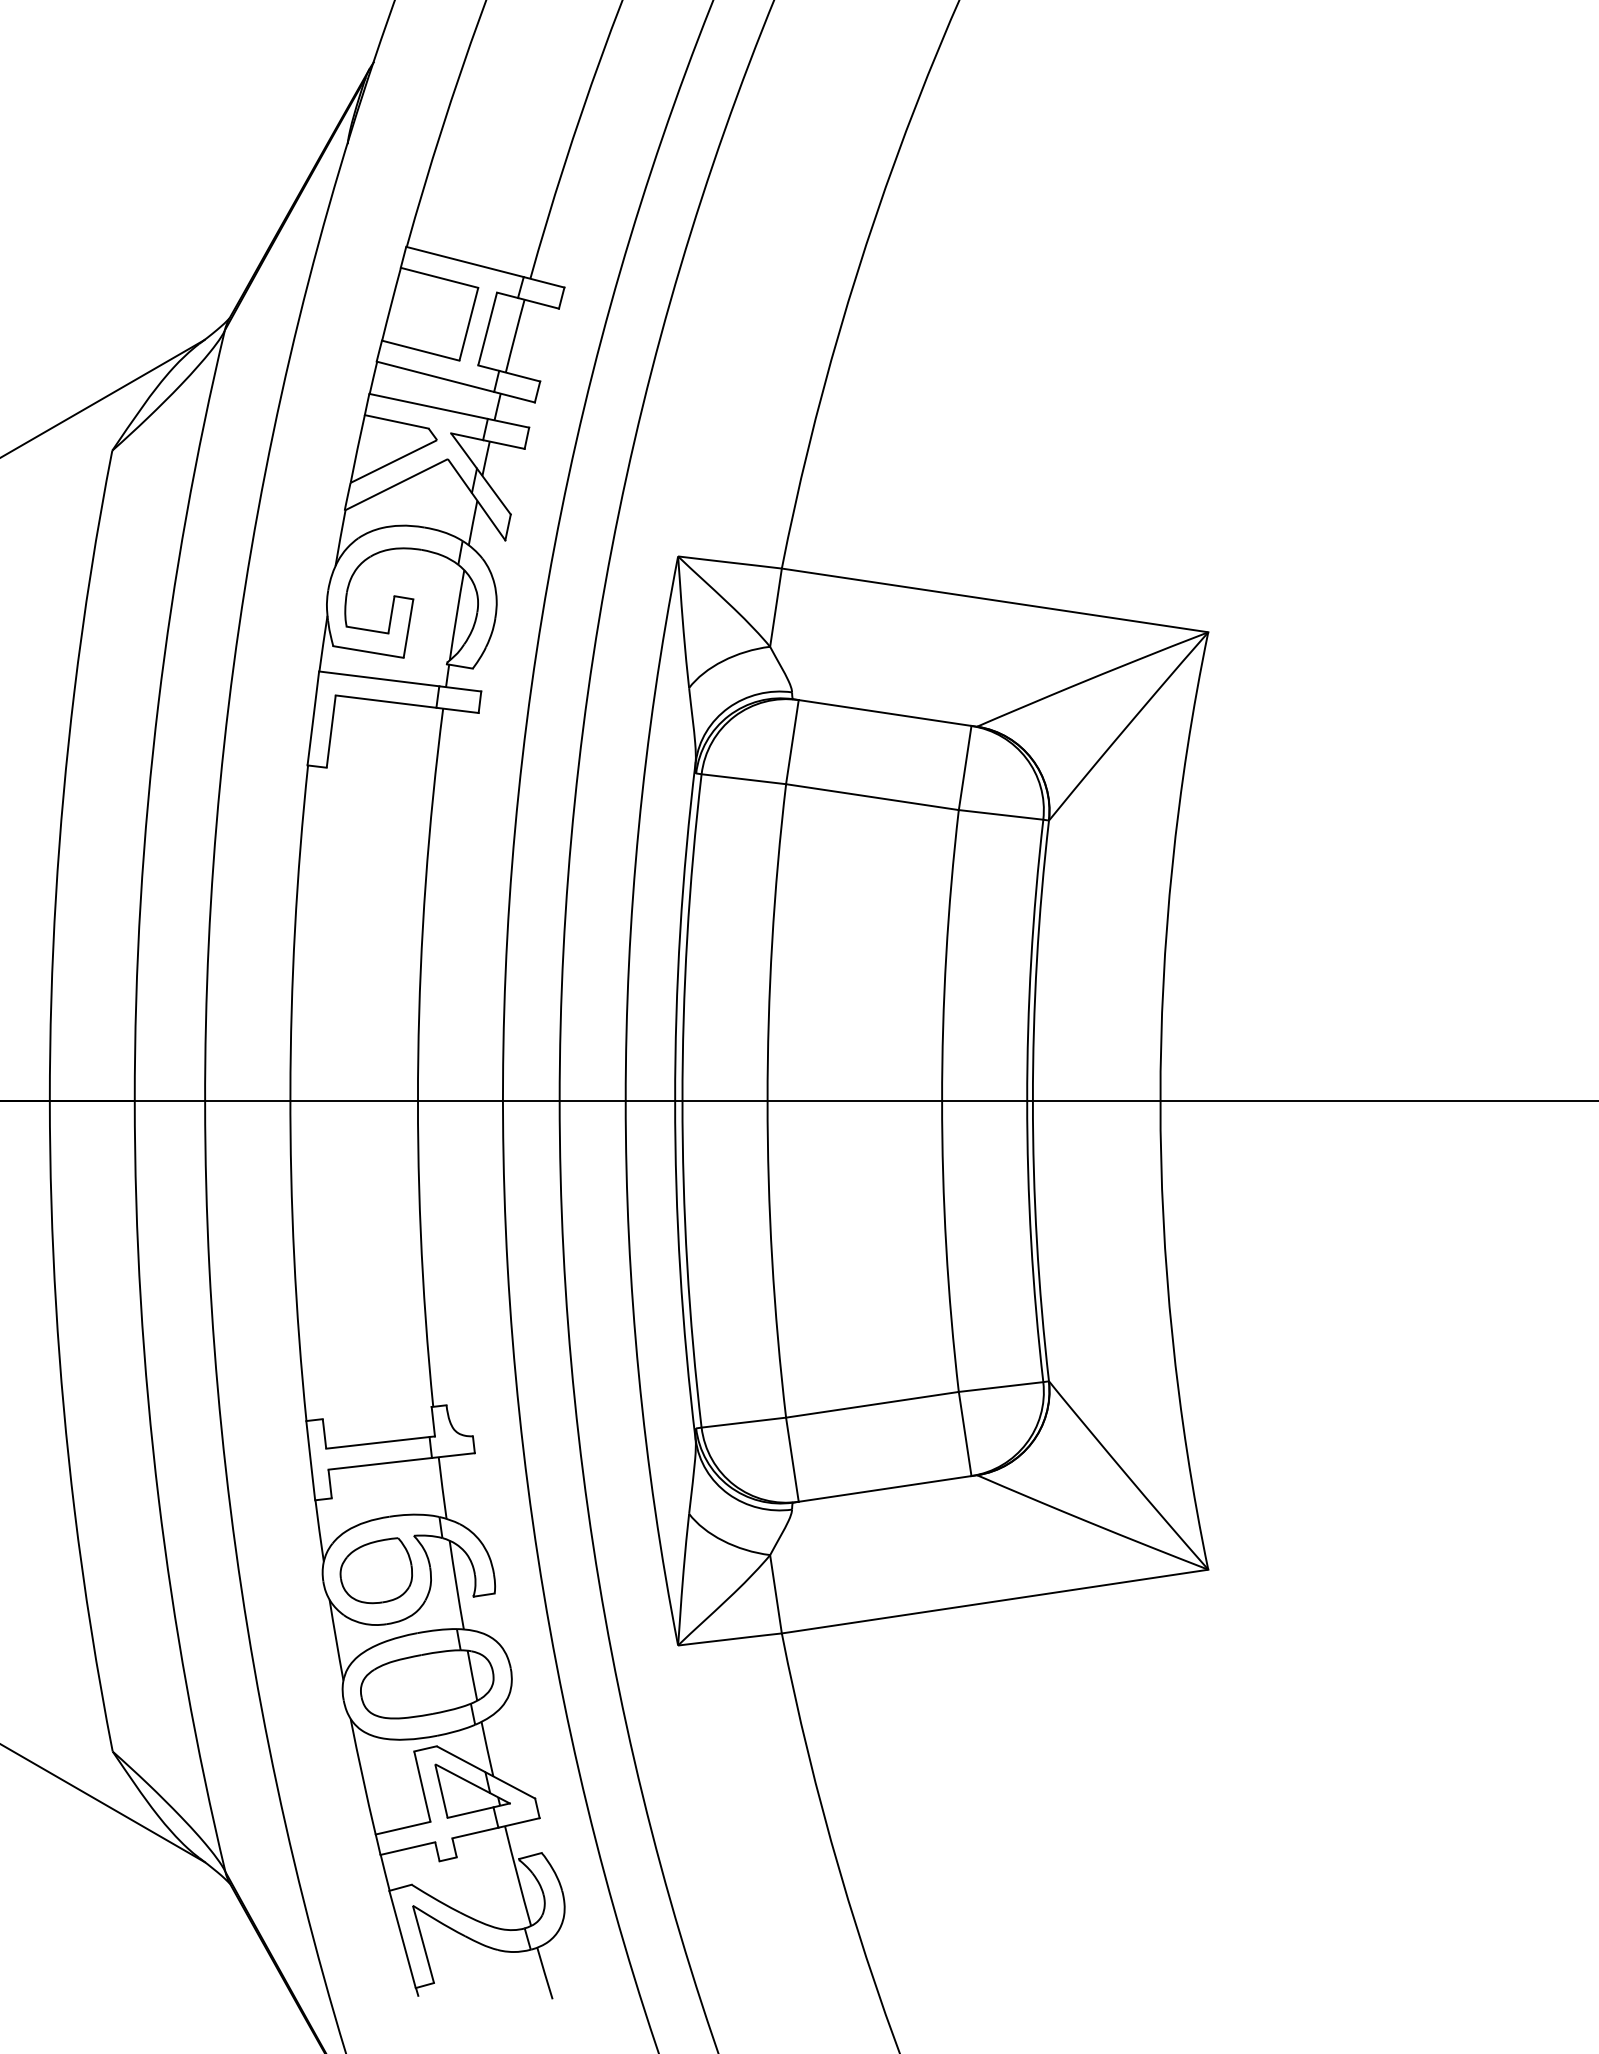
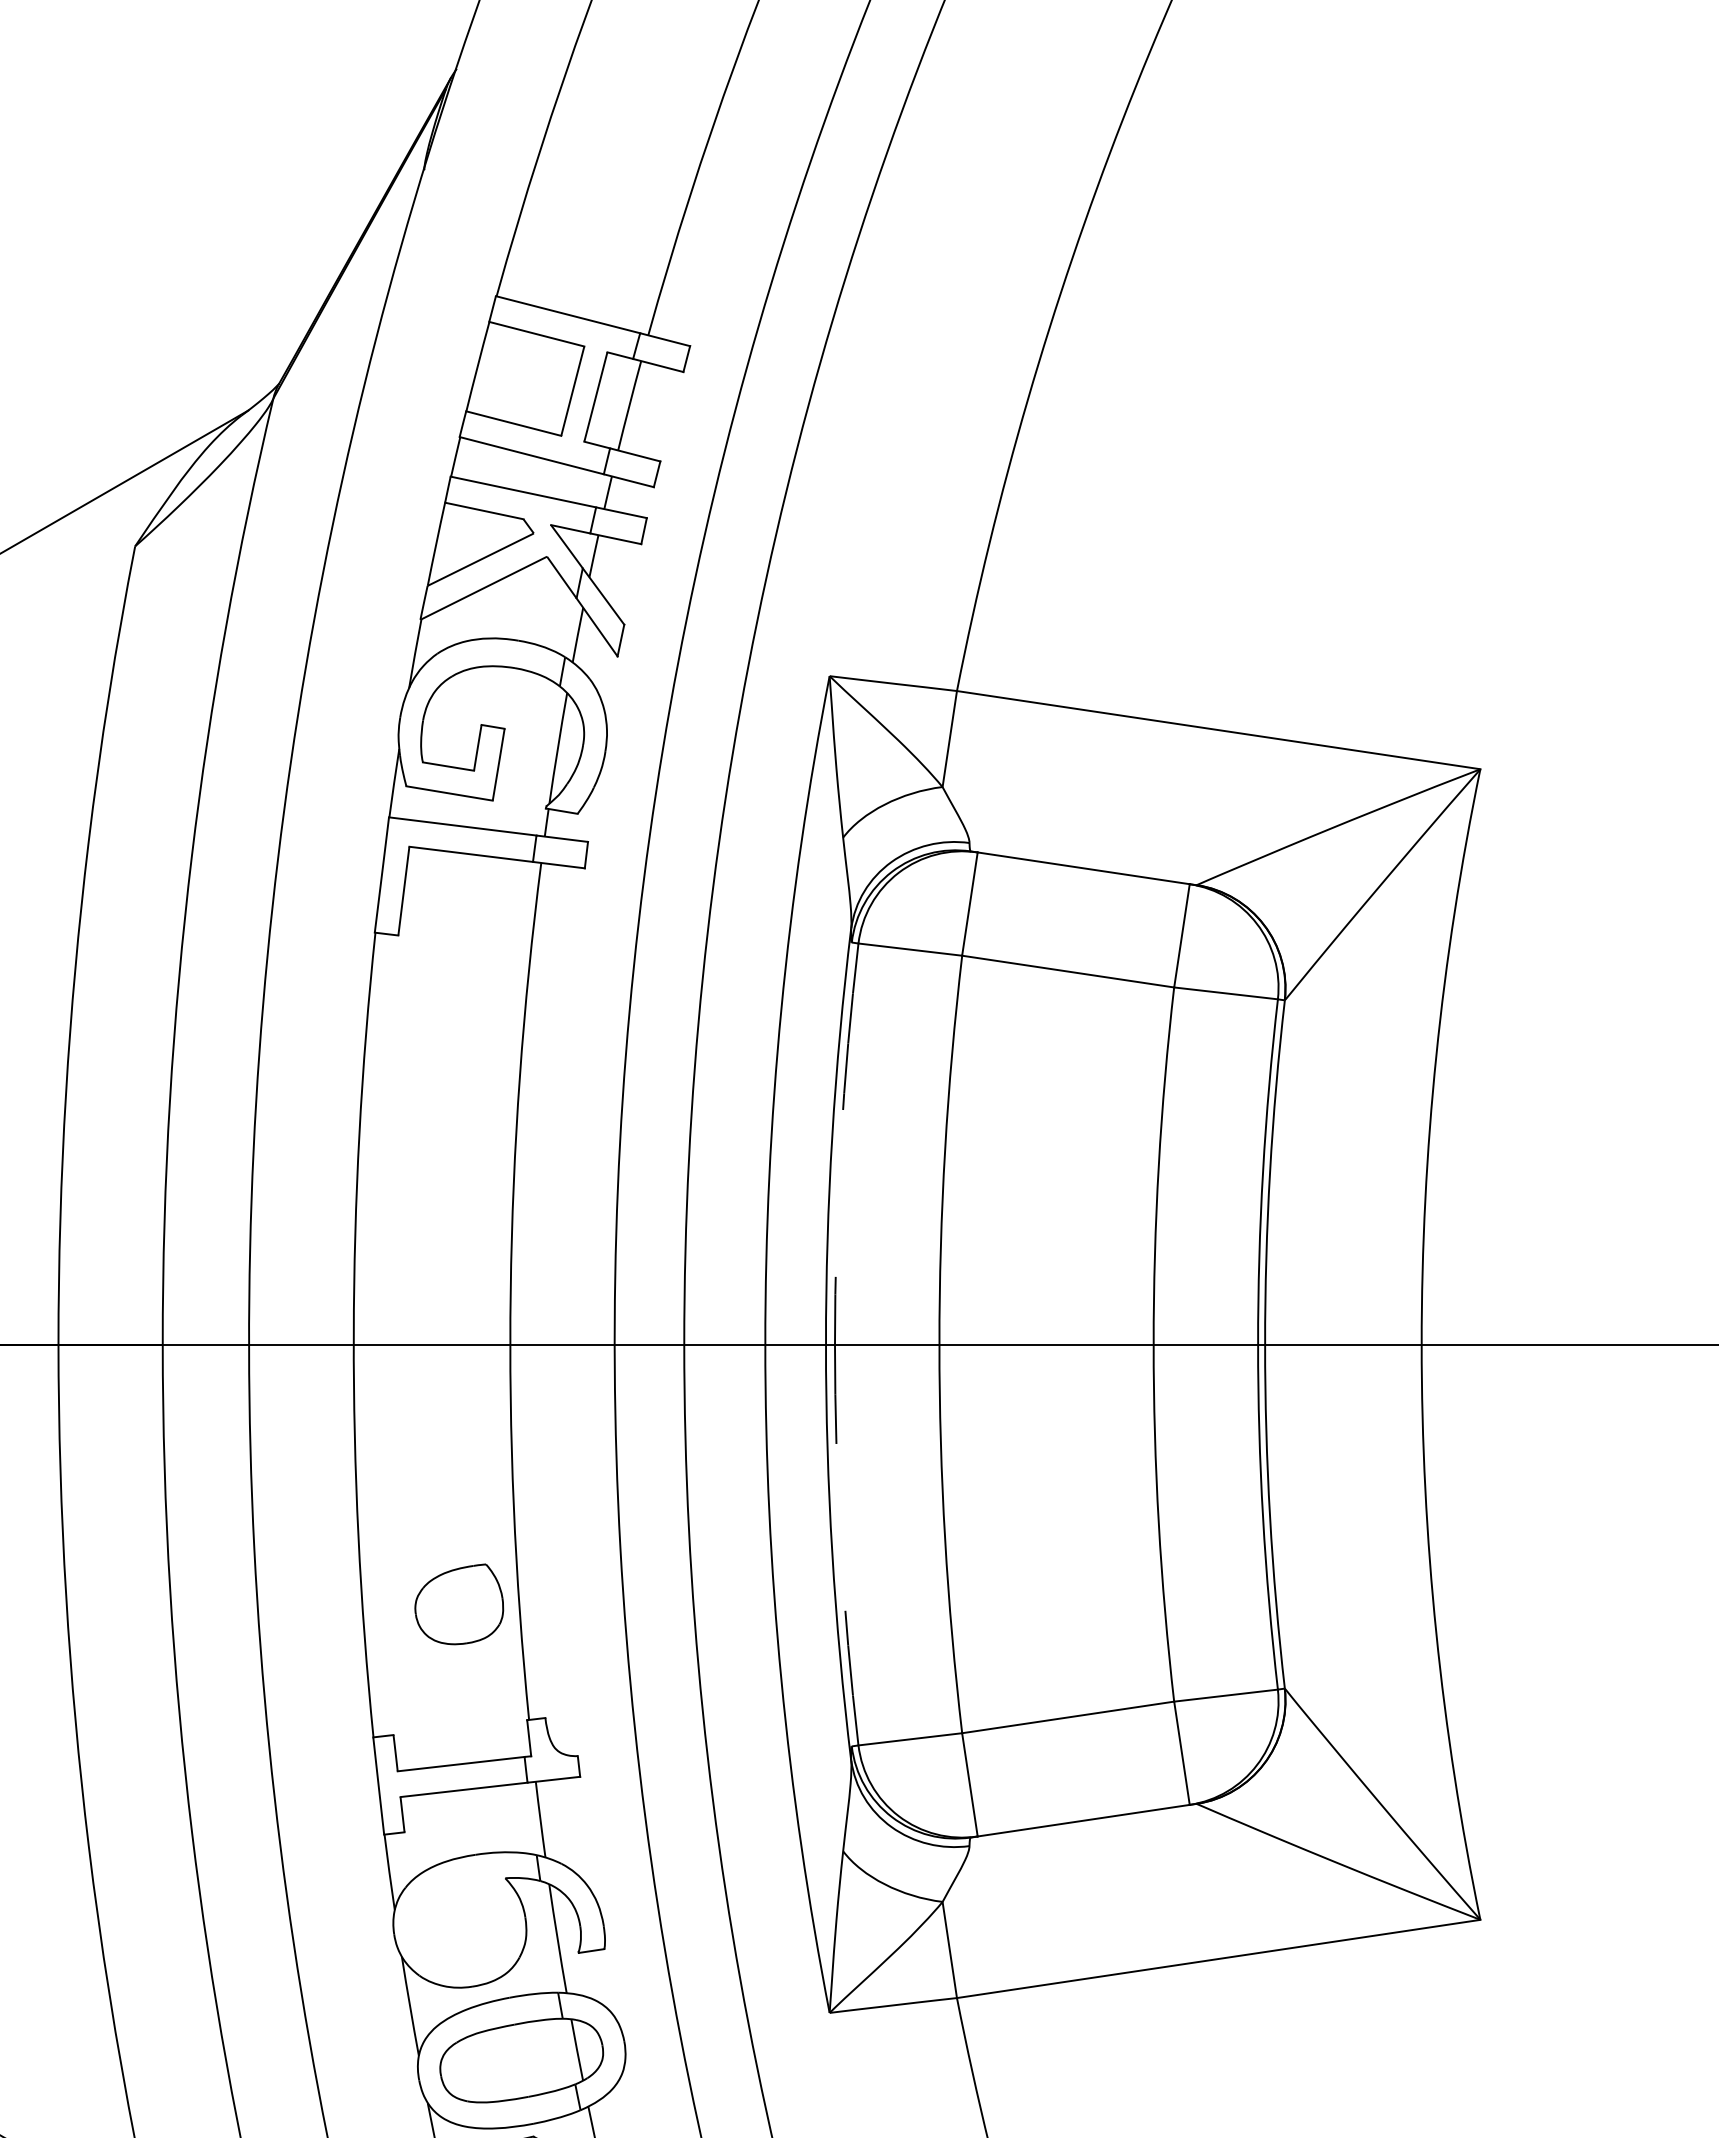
arc: (682, 1101) -> (835, 1345), solid -> dashed
part: (375, 1570) -> (458, 1604), moved

